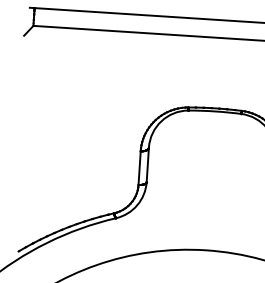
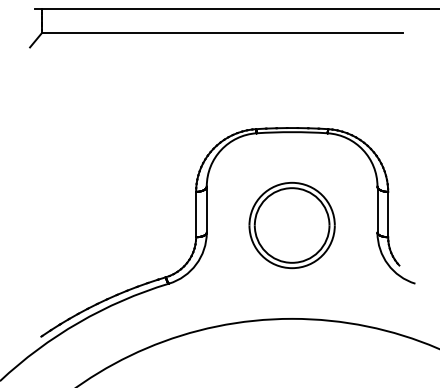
part: (210, 180) -> (291, 225), added

